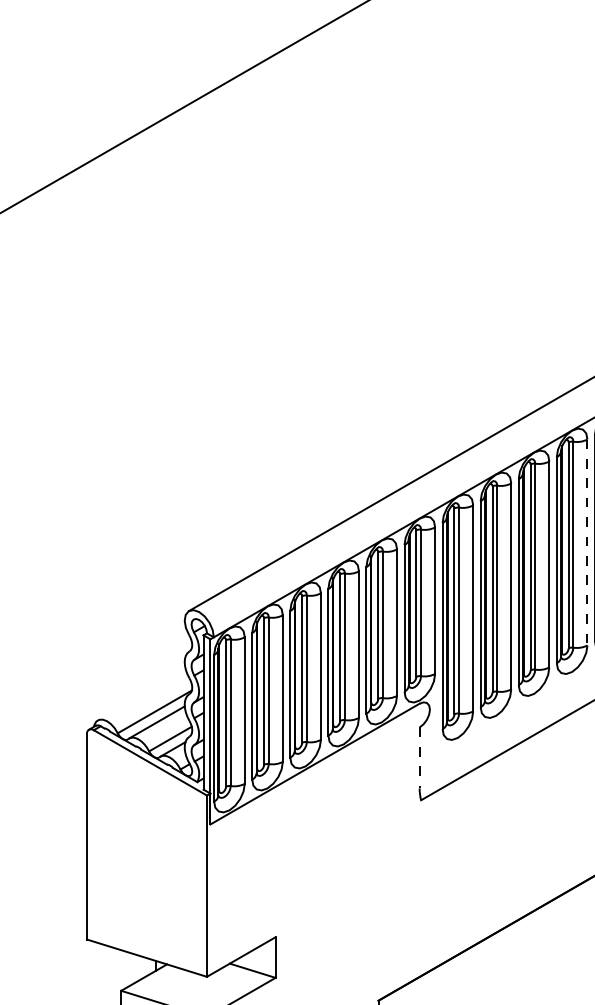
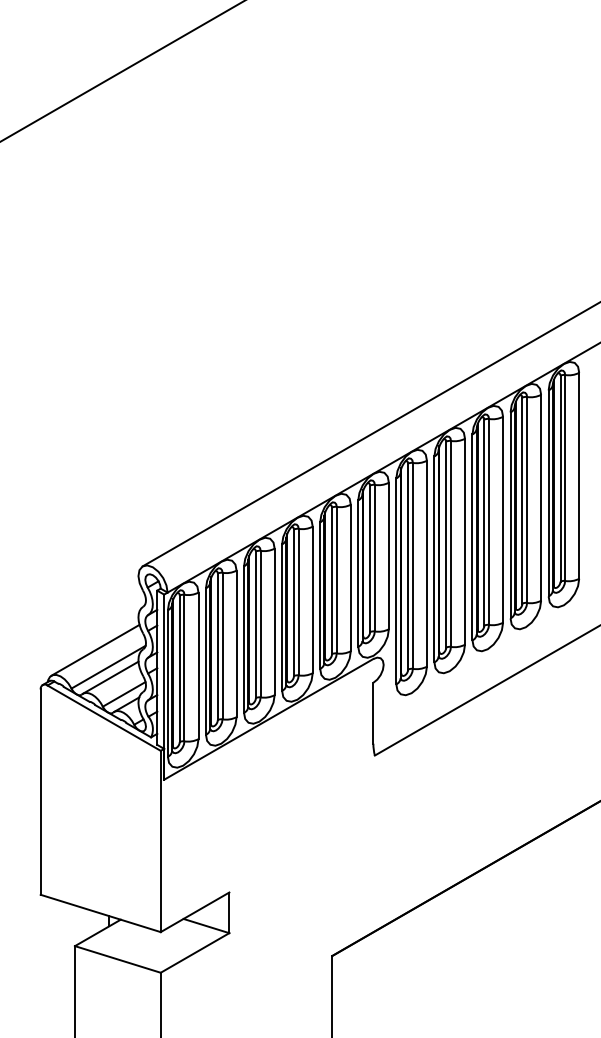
line: (587, 542) -> (541, 497), dashed -> solid
line: (141, 694) -> (95, 649), added
line: (419, 758) -> (373, 713), dashed -> solid

